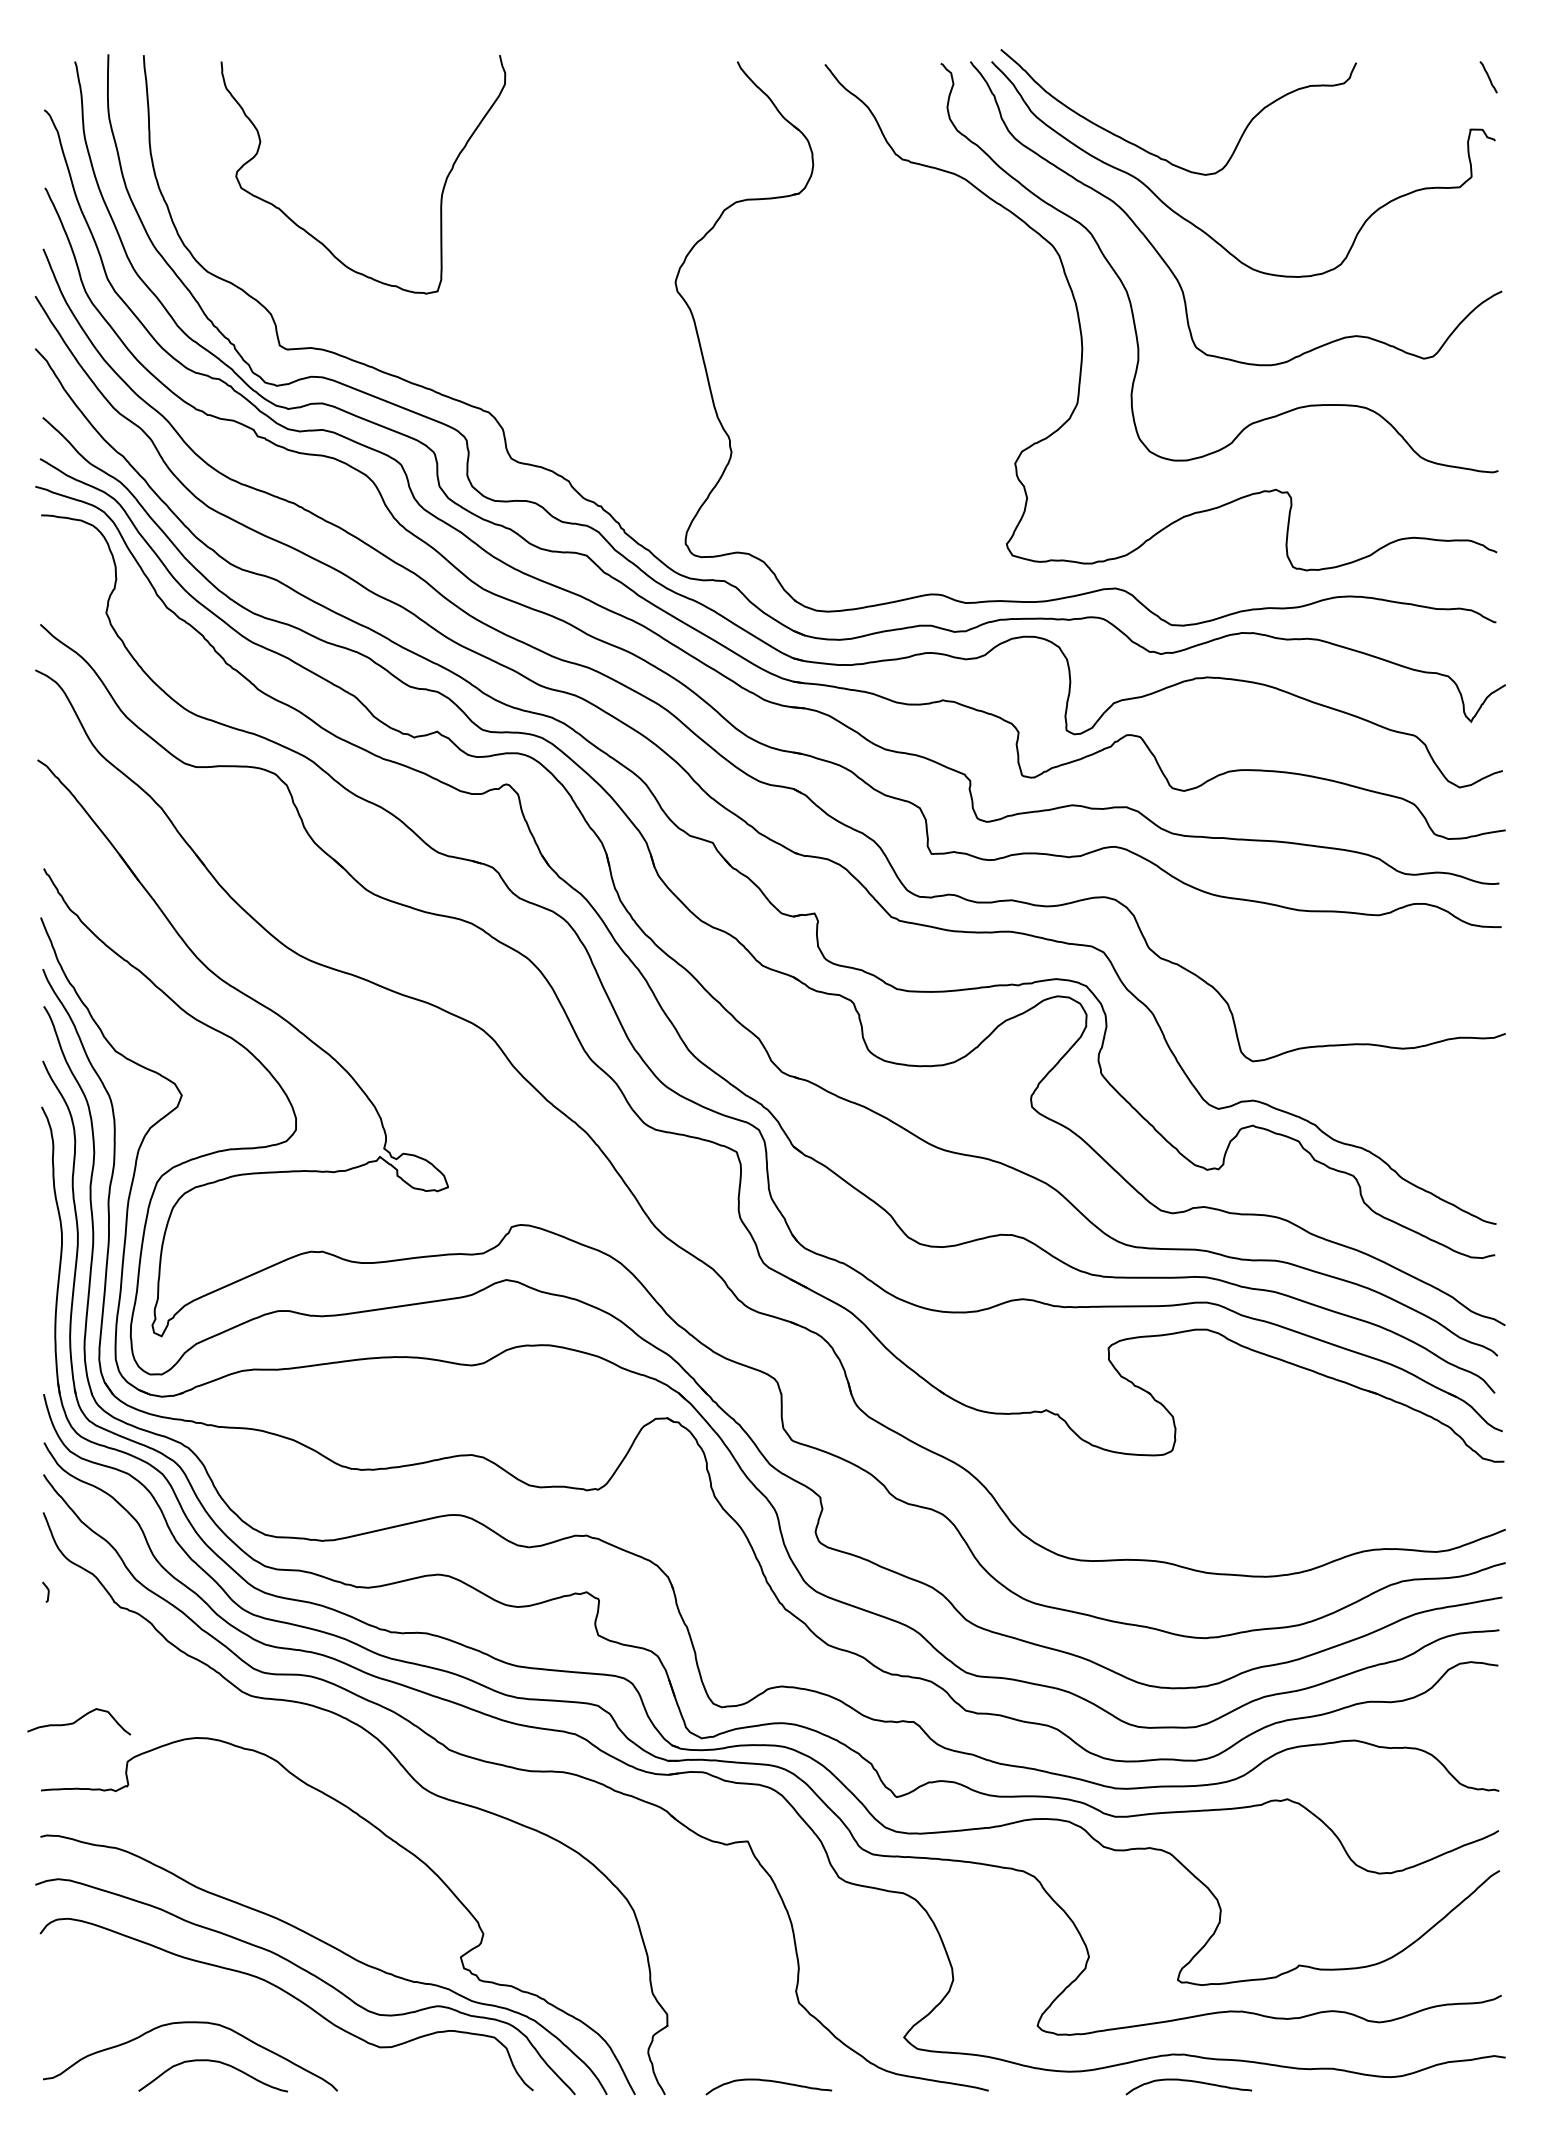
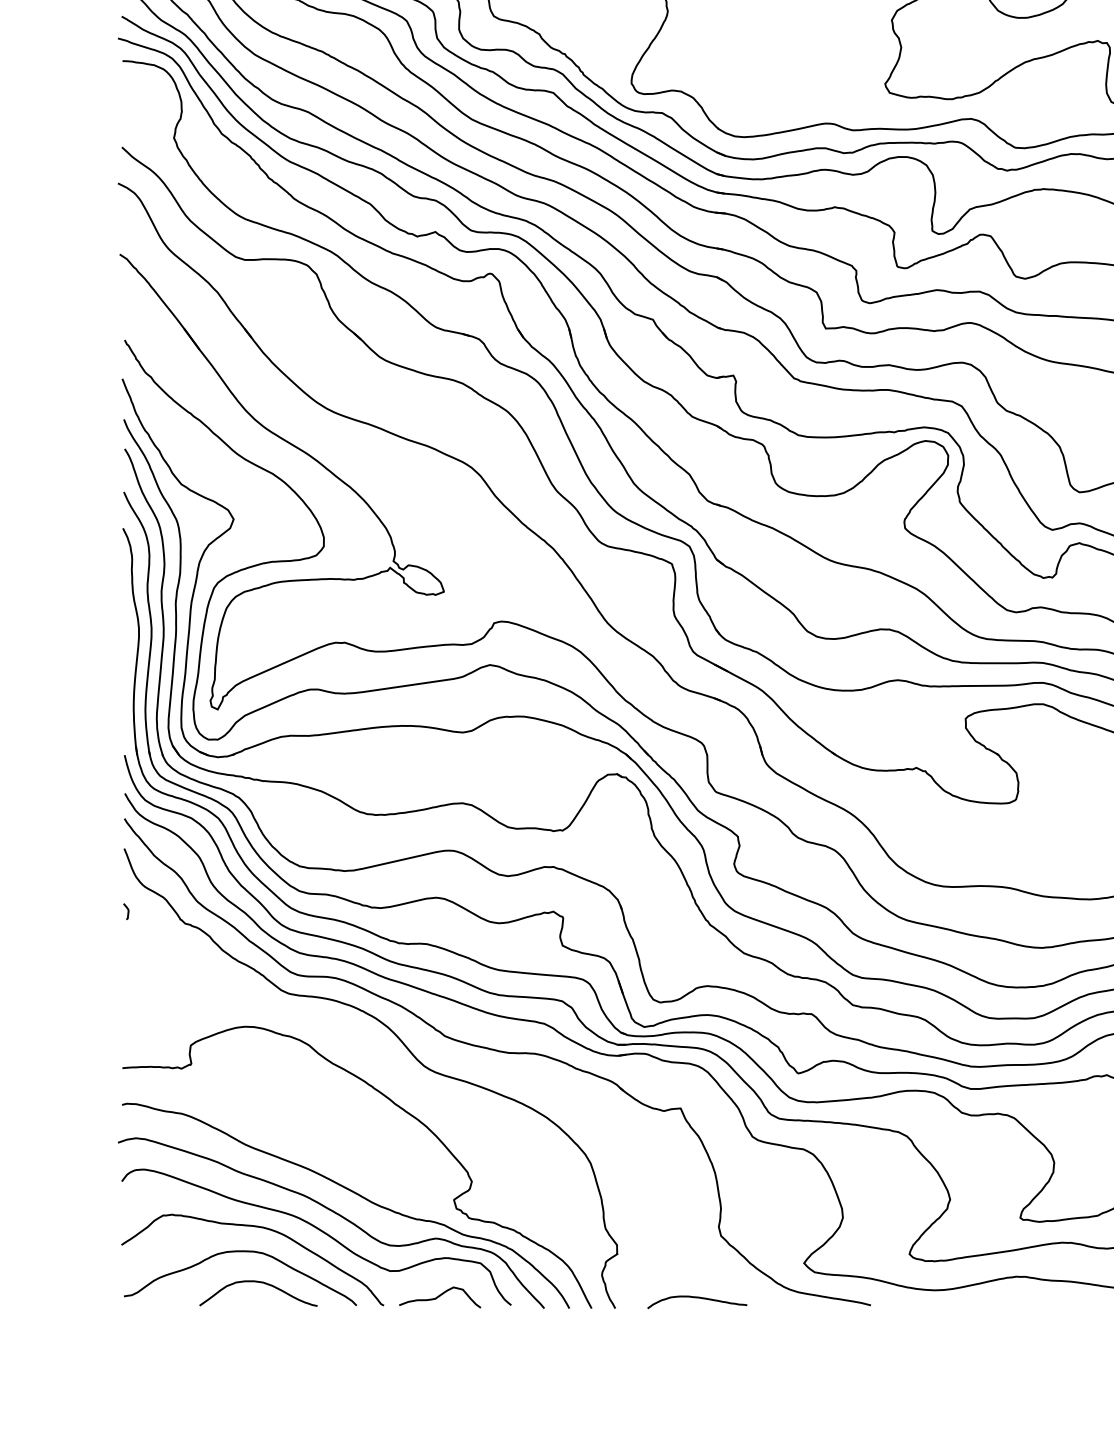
curve: (79, 1720) -> (440, 1296), moved
curve: (212, 1992) -> (257, 1227), added
curve: (1188, 2081) -> (1028, 1298), removed

